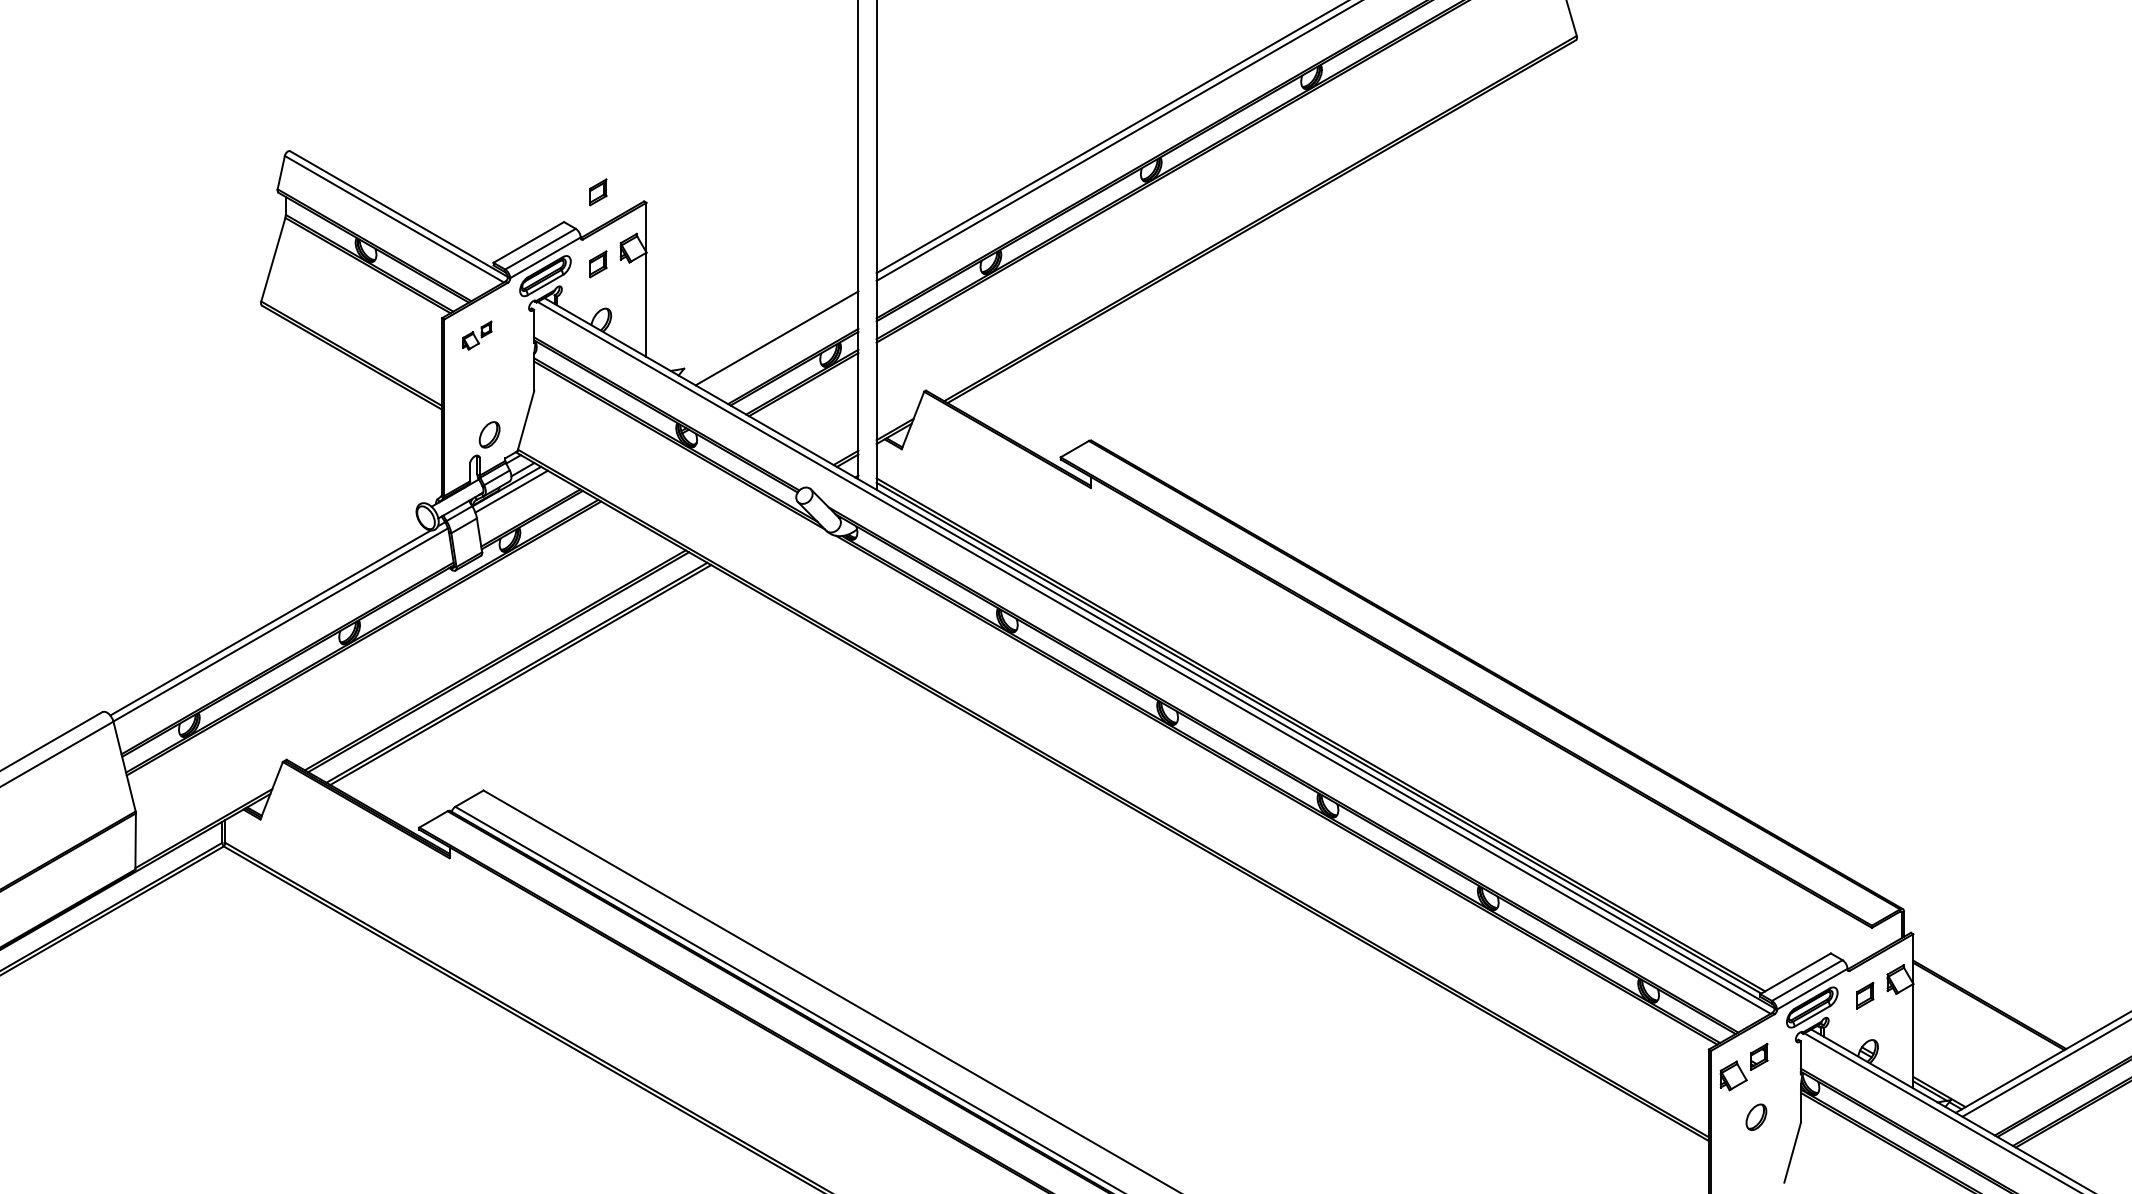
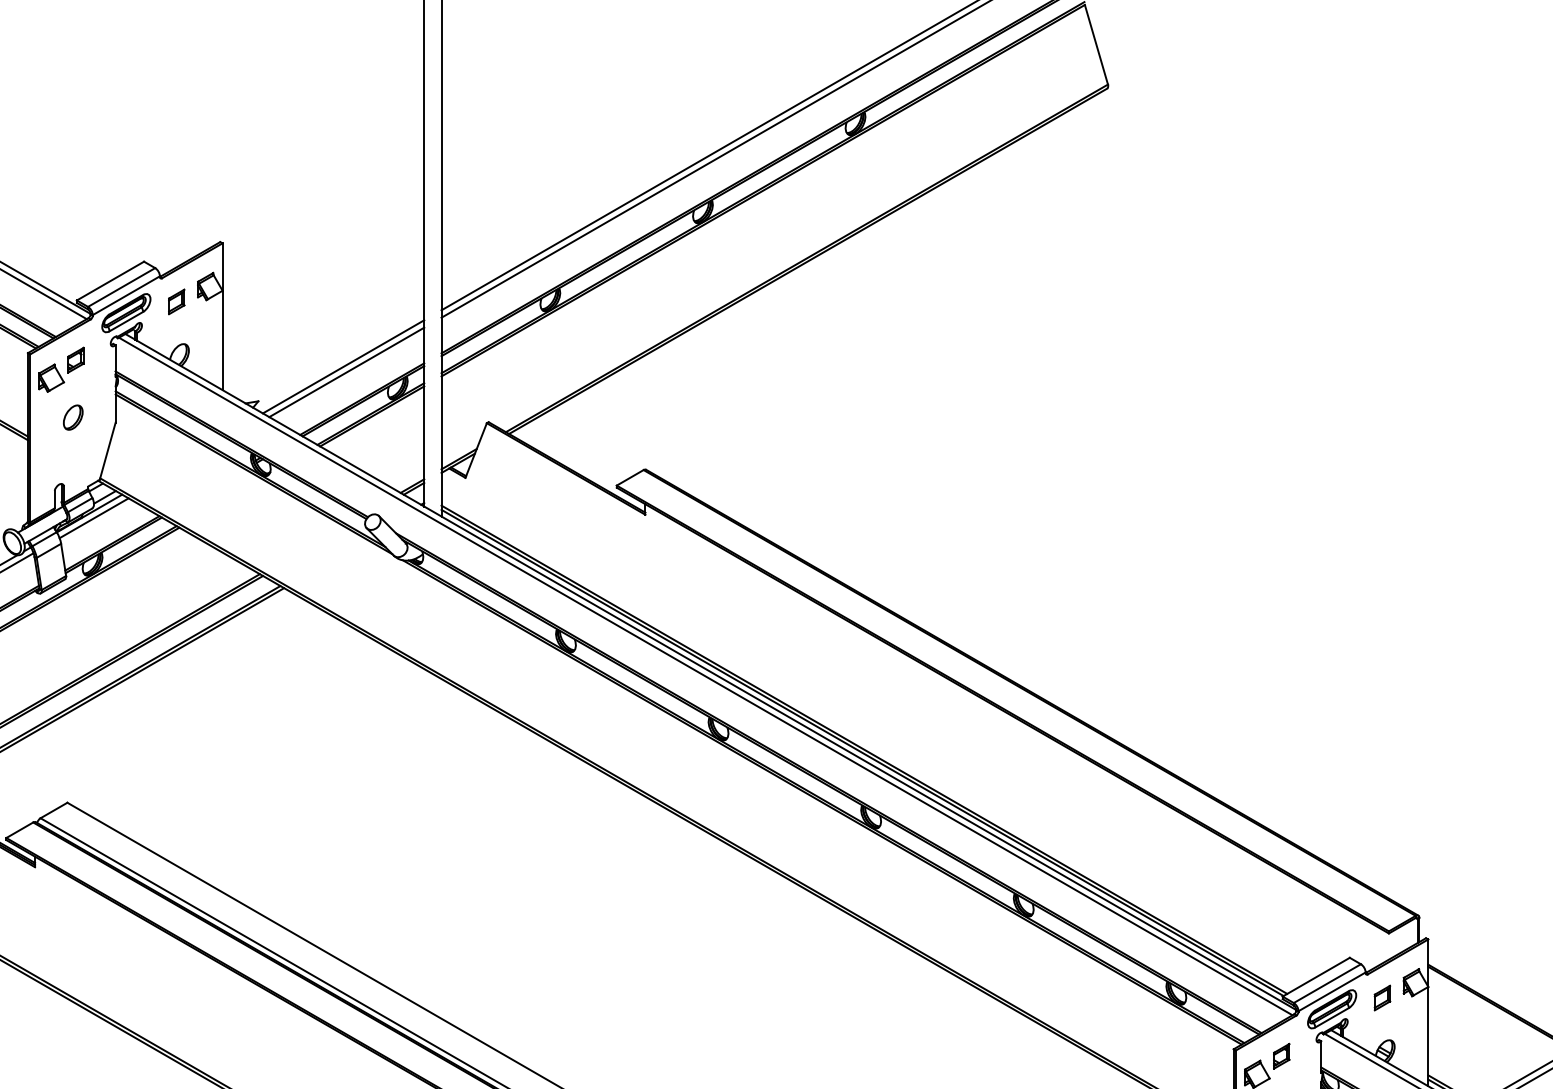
part: (598, 192) -> (176, 233), removed
line: (773, 332) -> (343, 366), added
part: (477, 335) -> (61, 369), size x1.67
part: (489, 434) -> (73, 417), moved

